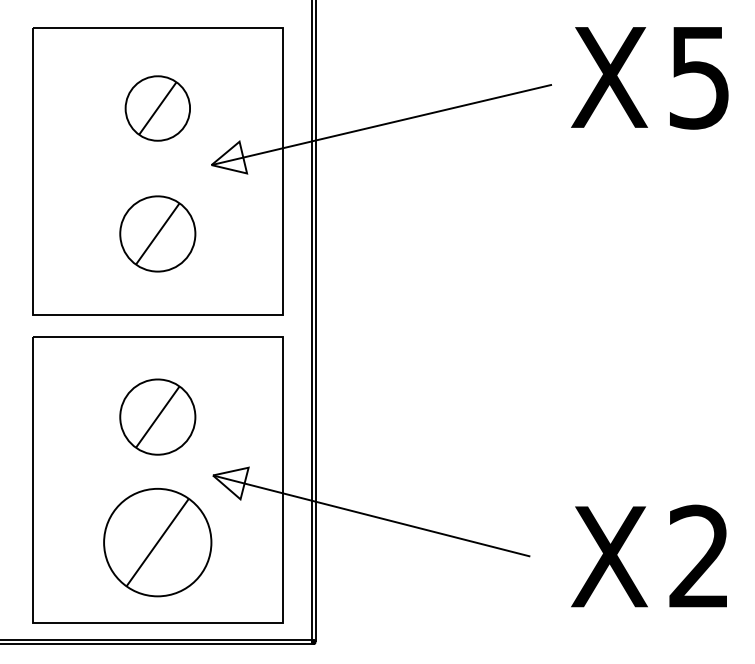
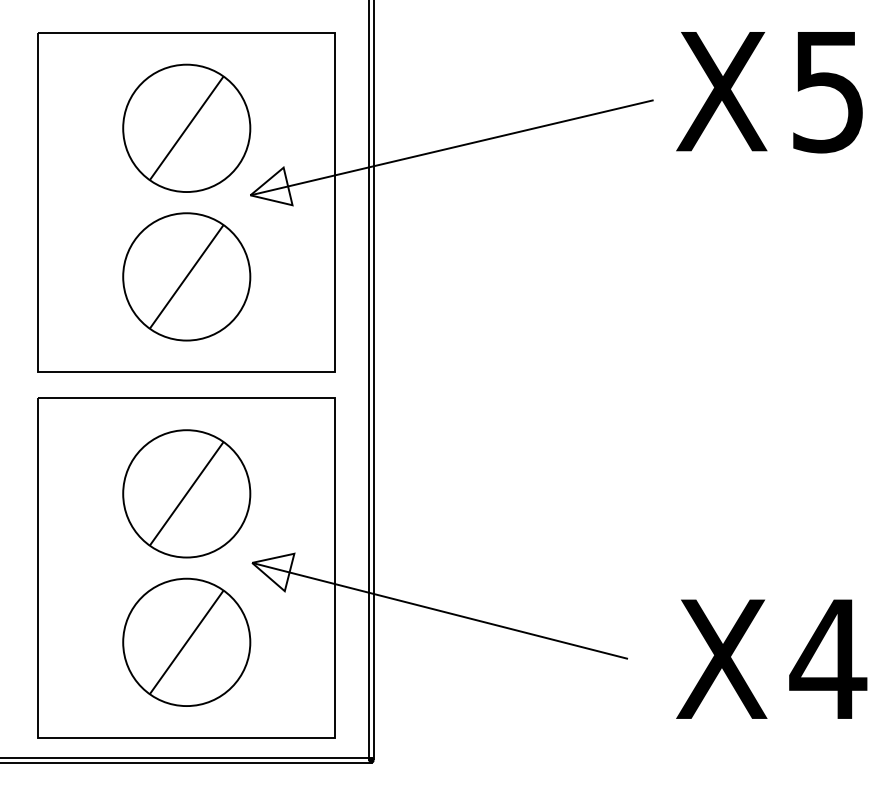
part: (157, 108) -> (186, 128), size x1.67
part: (157, 233) -> (186, 276), size x1.43
part: (157, 416) -> (186, 493), size x1.43
text: (699, 555) -> (828, 657), 2 -> 4

